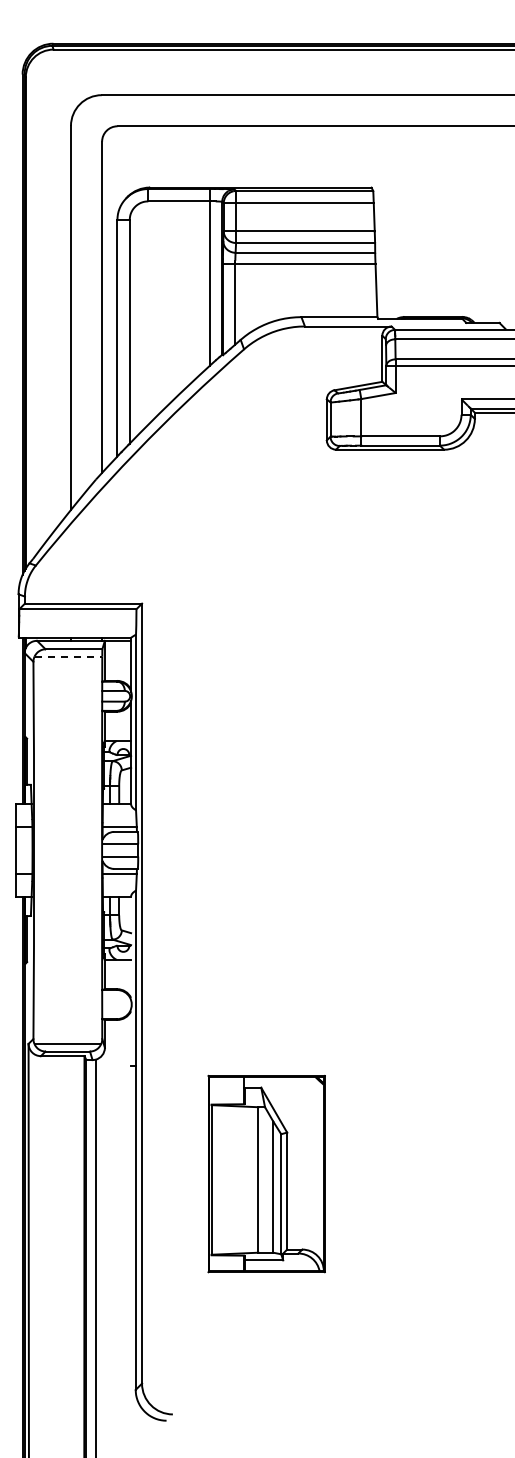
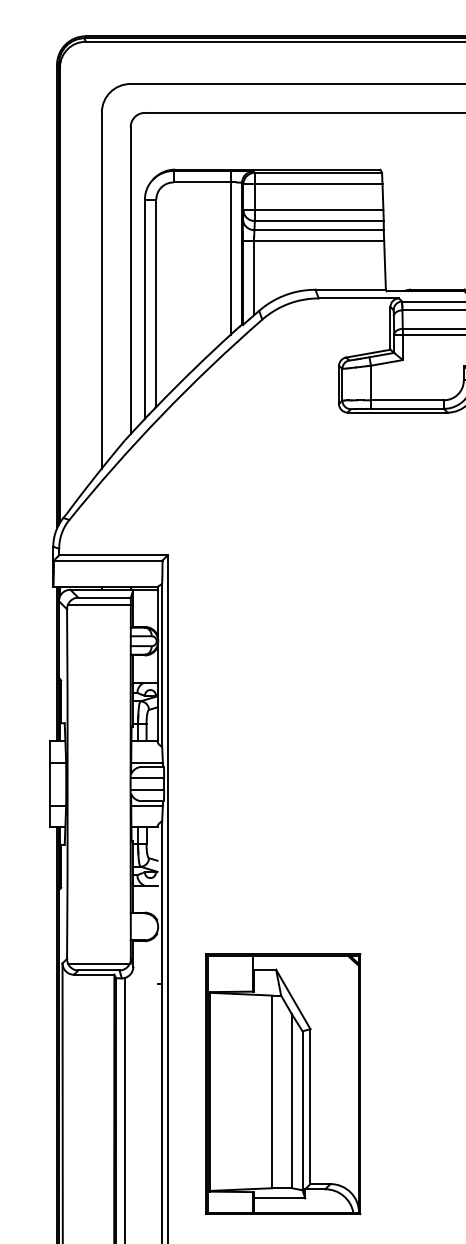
line: (68, 656) -> (99, 604), dashed -> solid
part: (266, 1173) -> (283, 1083), size x1.43

